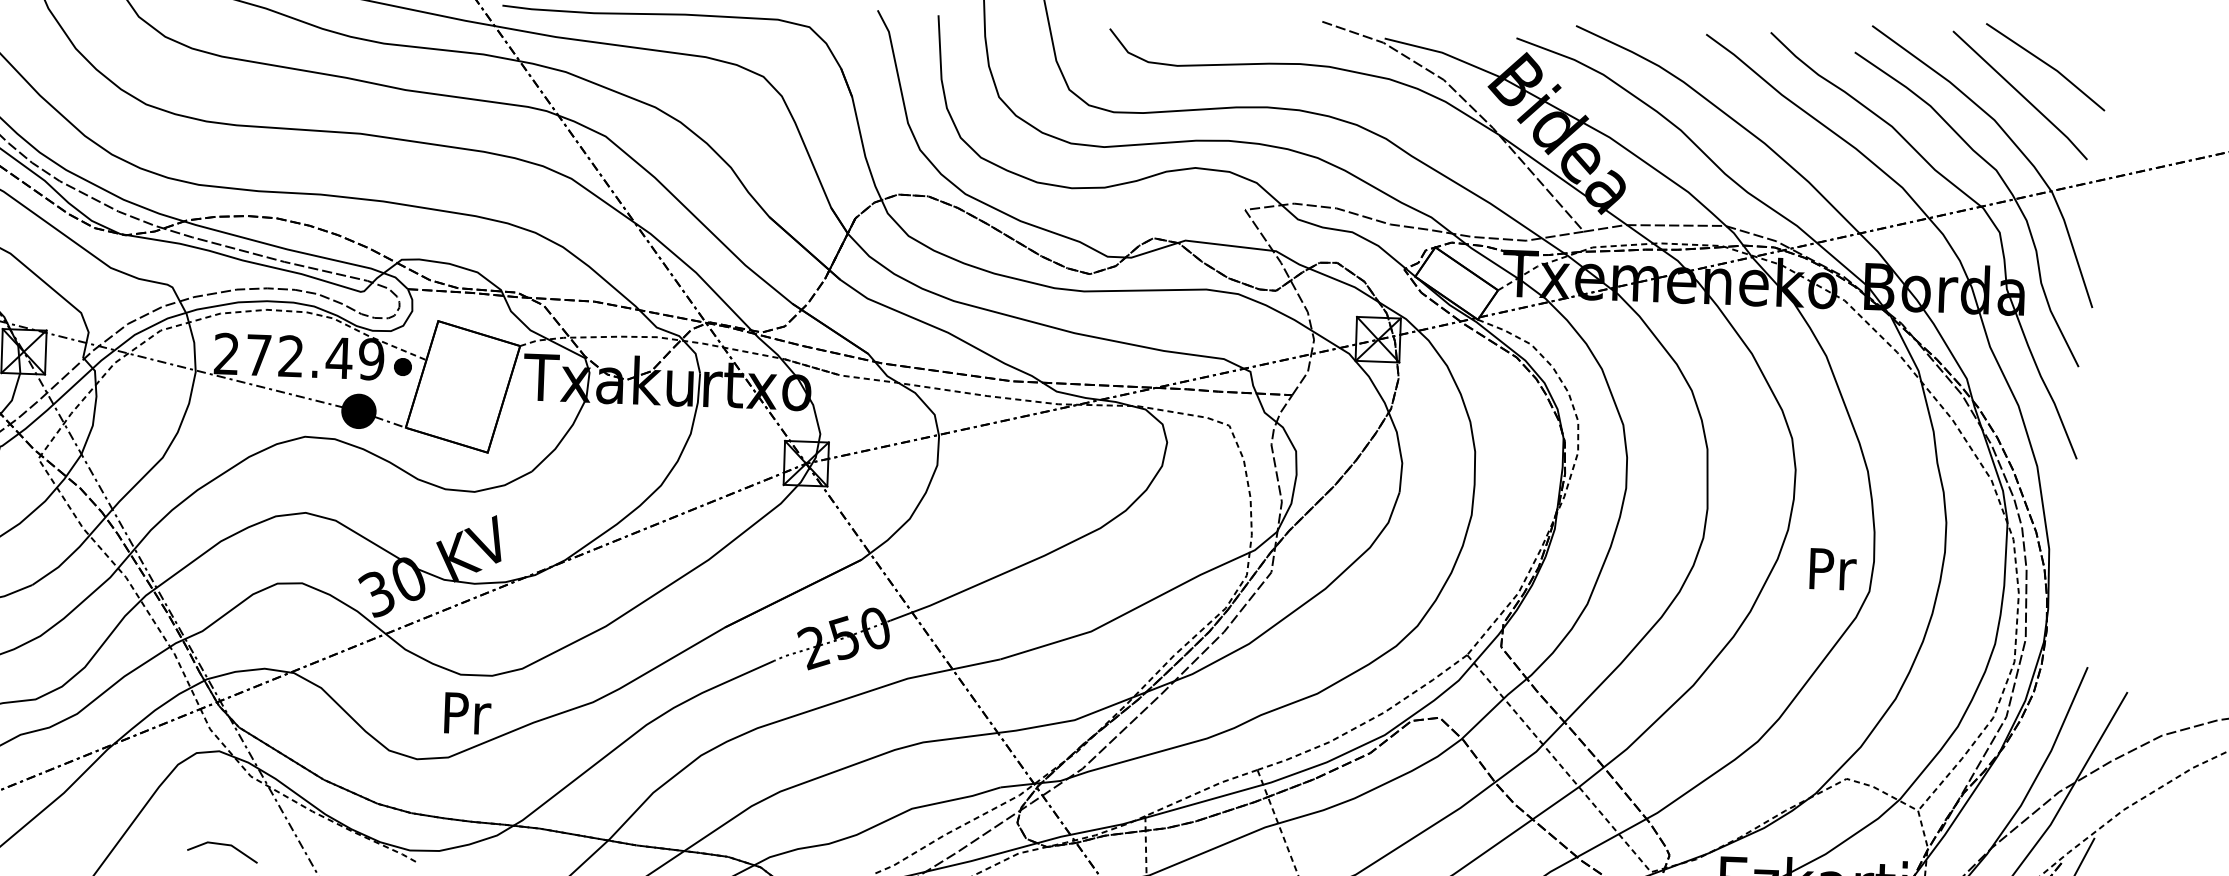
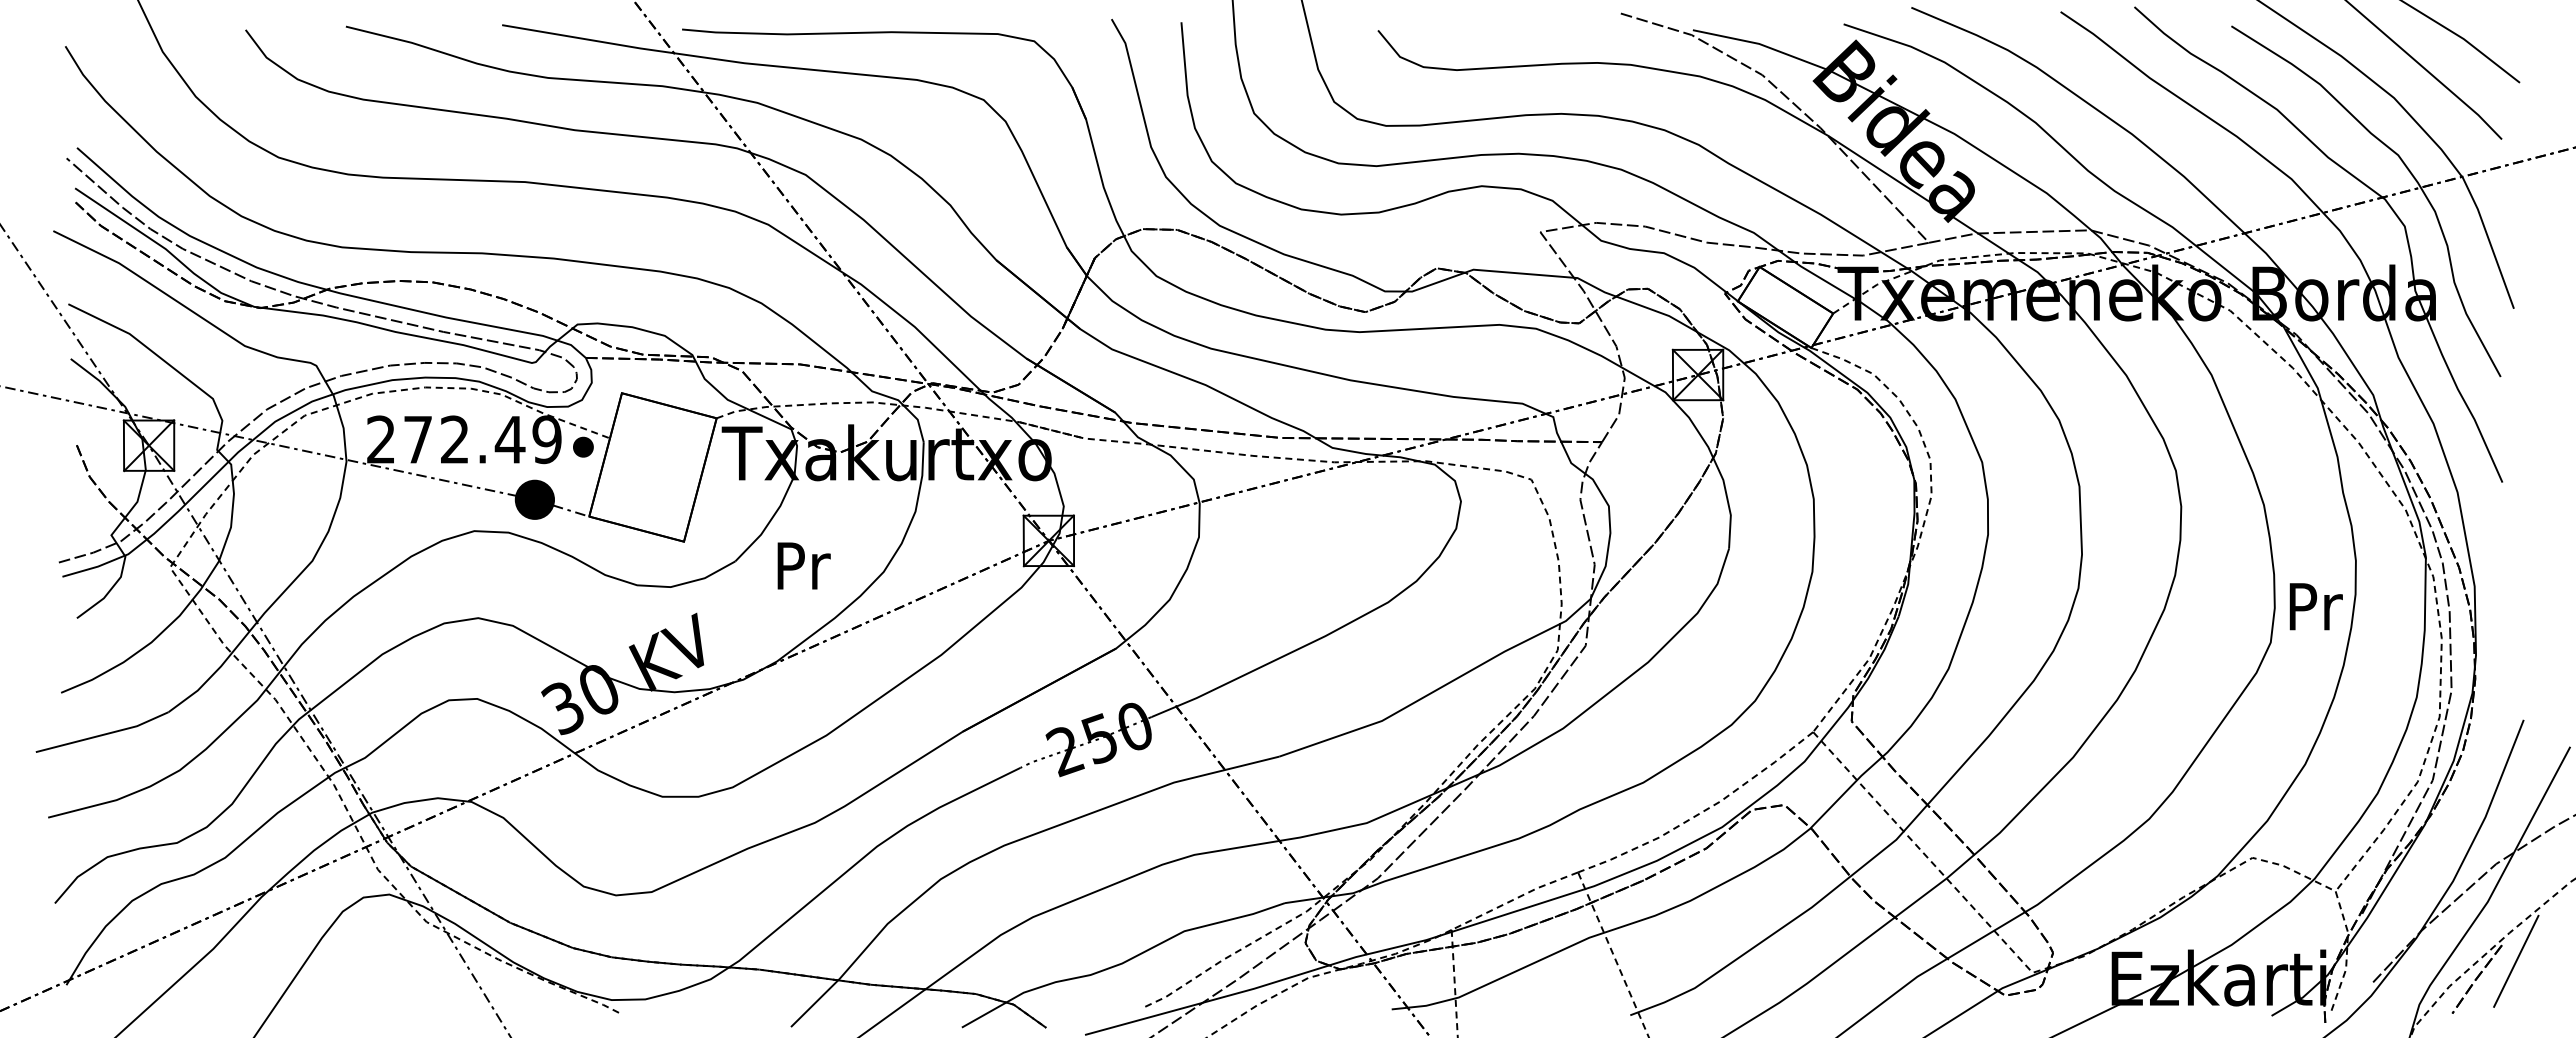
text: (1832, 569) -> (2315, 606), moved
text: (467, 713) -> (803, 565), moved
line: (225, 845) -> (400, 1002), removed

